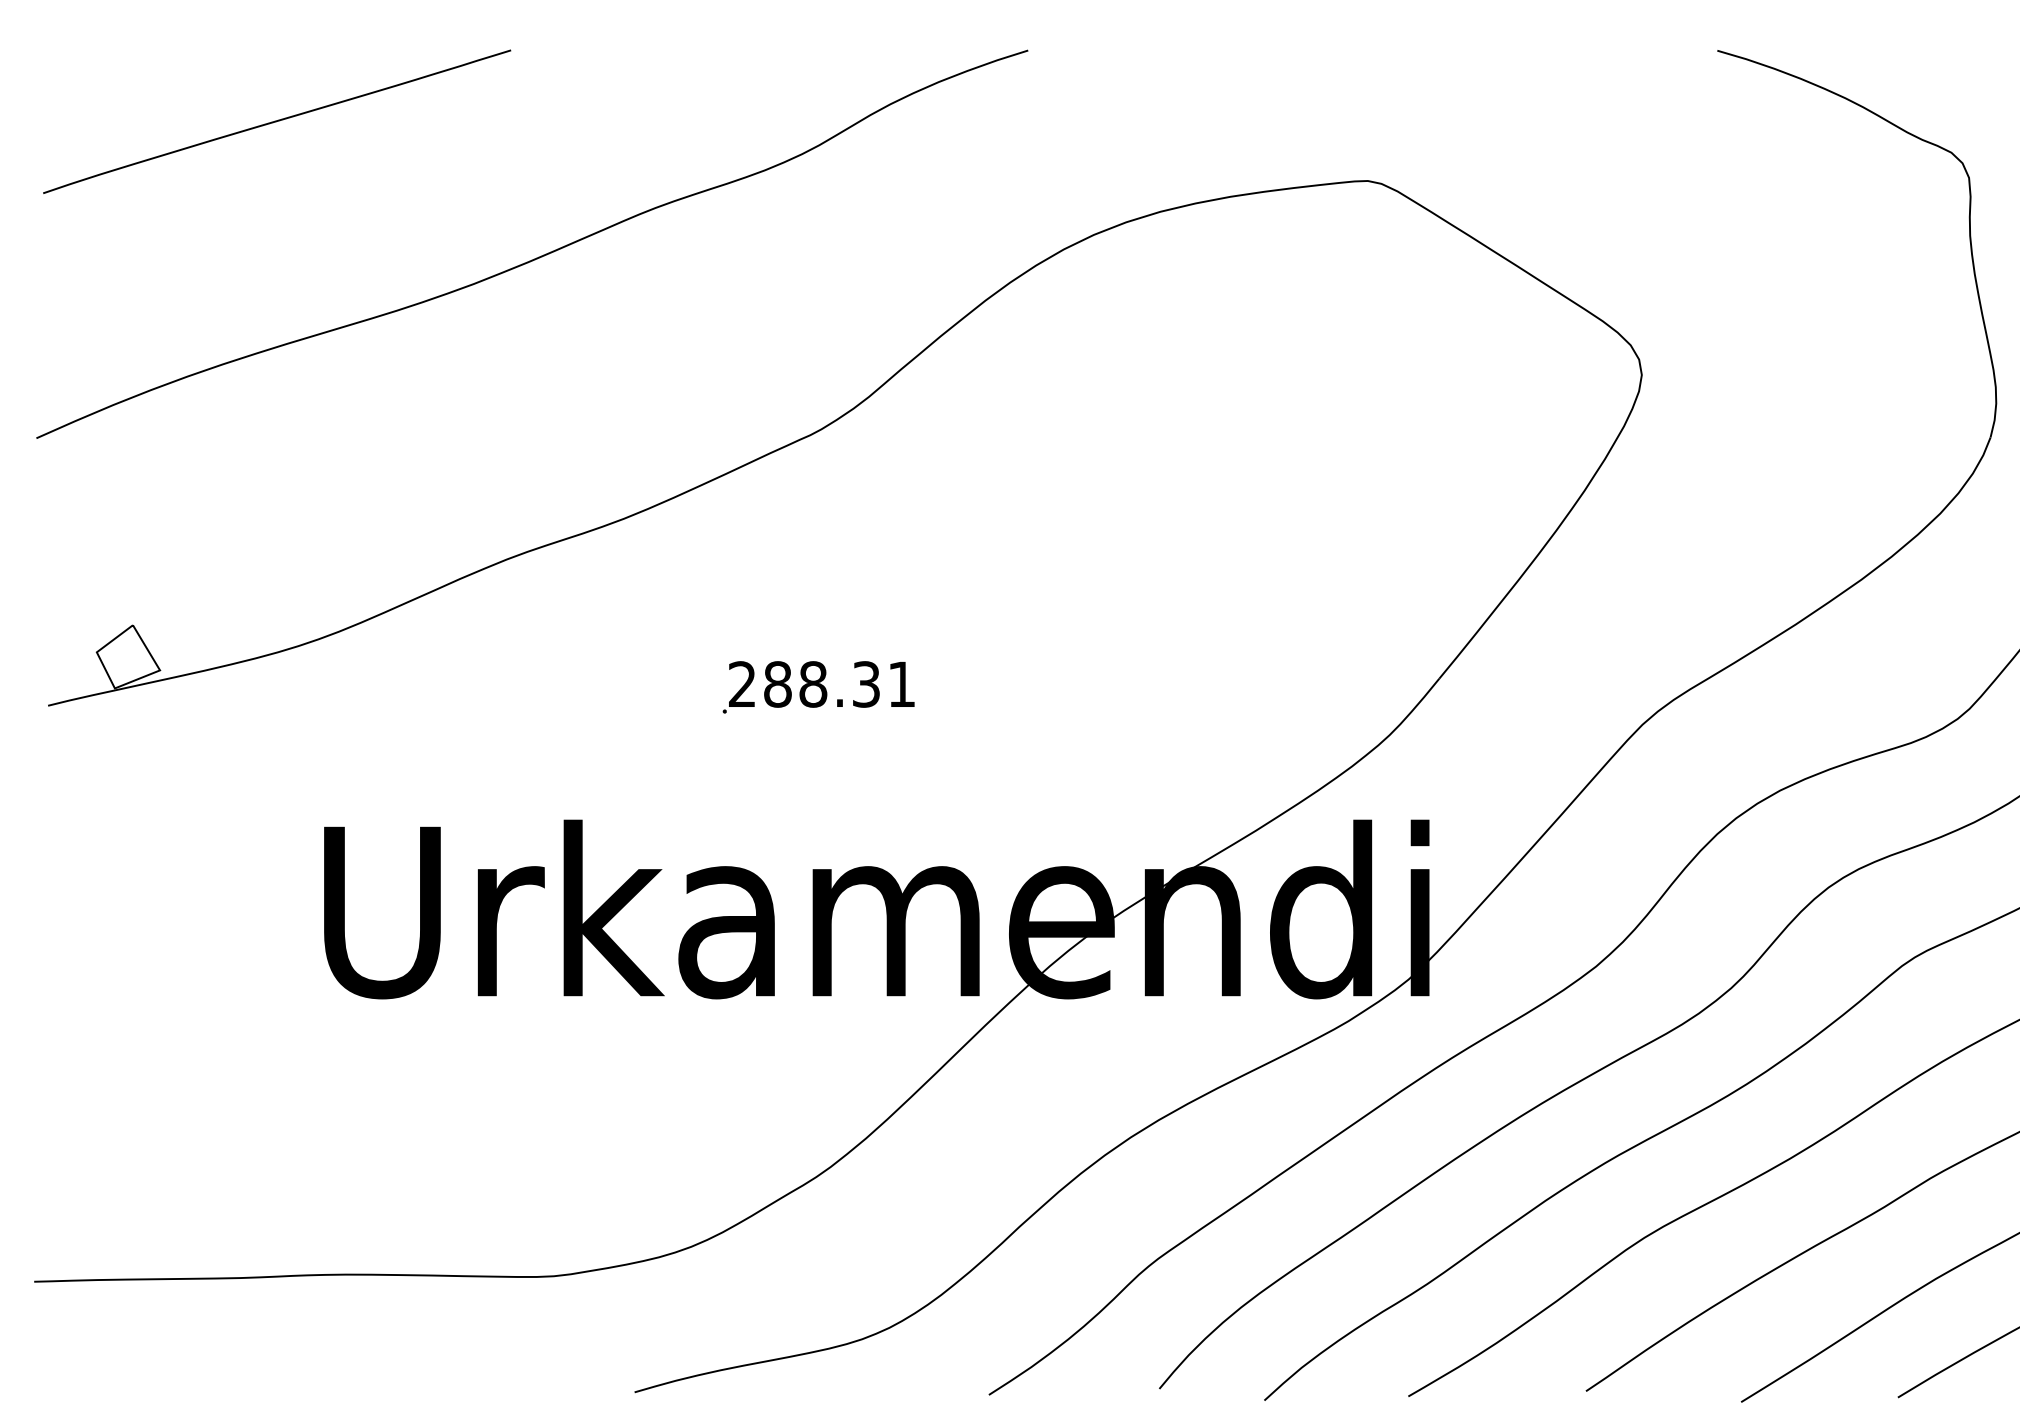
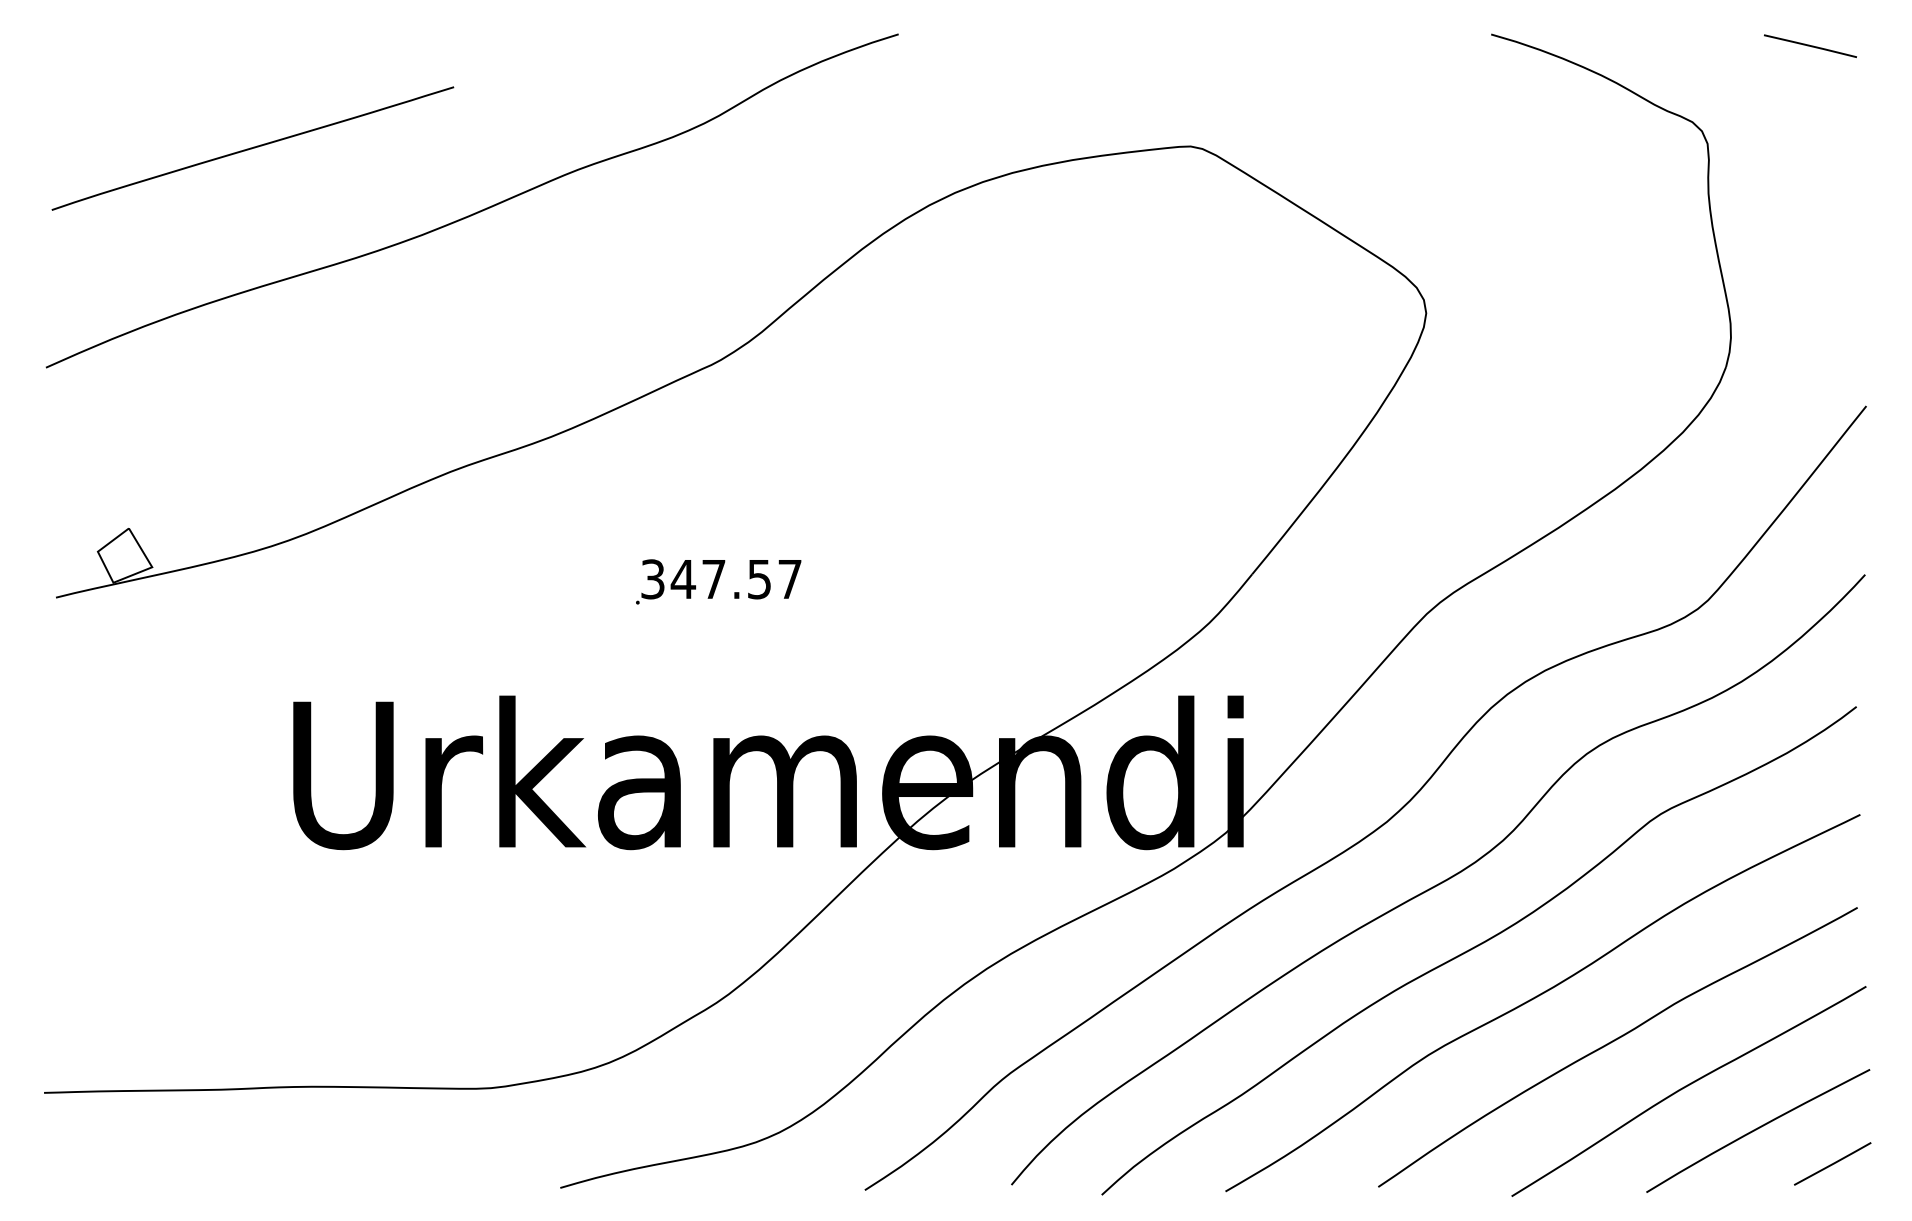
curve: (276, 121) -> (252, 148), moved
text: (822, 684) -> (721, 579), 288.31 -> 347.57

